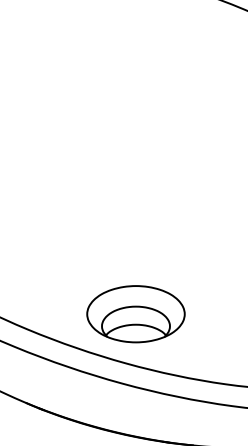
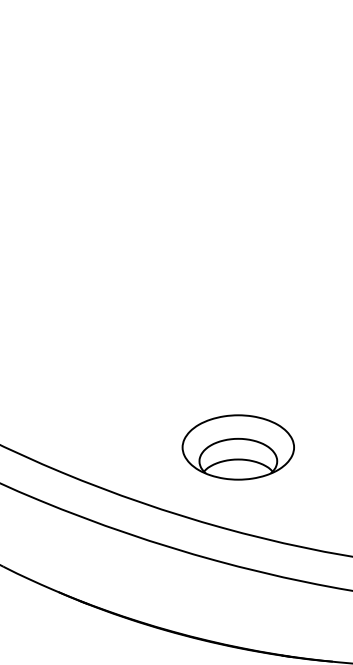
part: (135, 314) -> (237, 447), size x0.7

